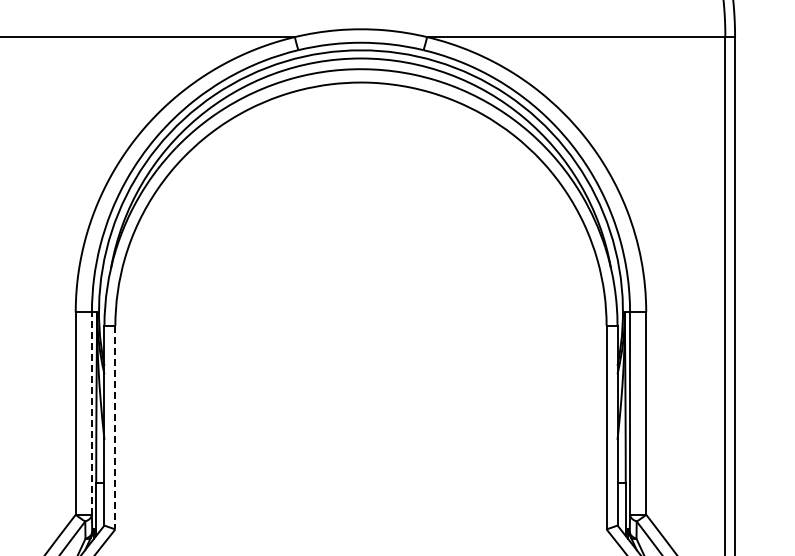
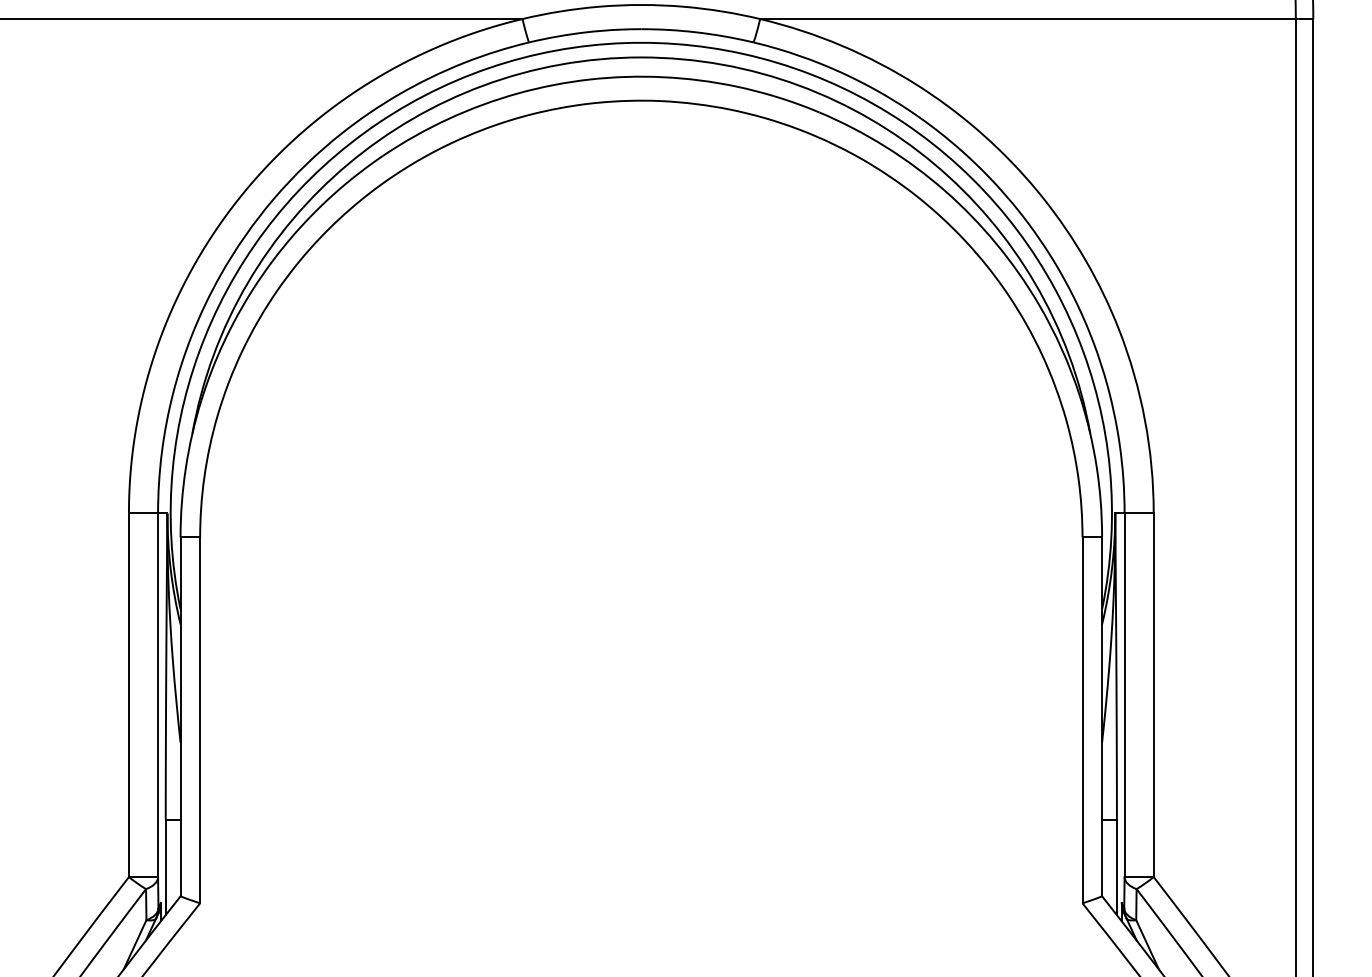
line: (91, 413) -> (157, 695), dashed -> solid
line: (115, 427) -> (200, 720), dashed -> solid

